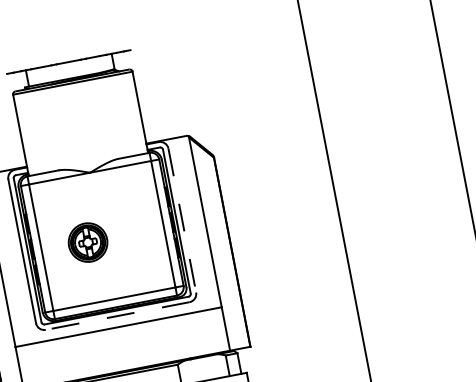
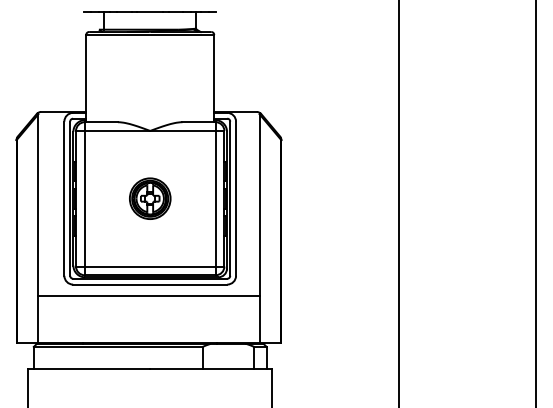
line: (182, 221) -> (236, 199), dashed -> solid
part: (88, 242) -> (150, 198), moved
line: (116, 316) -> (149, 284), dashed -> solid

